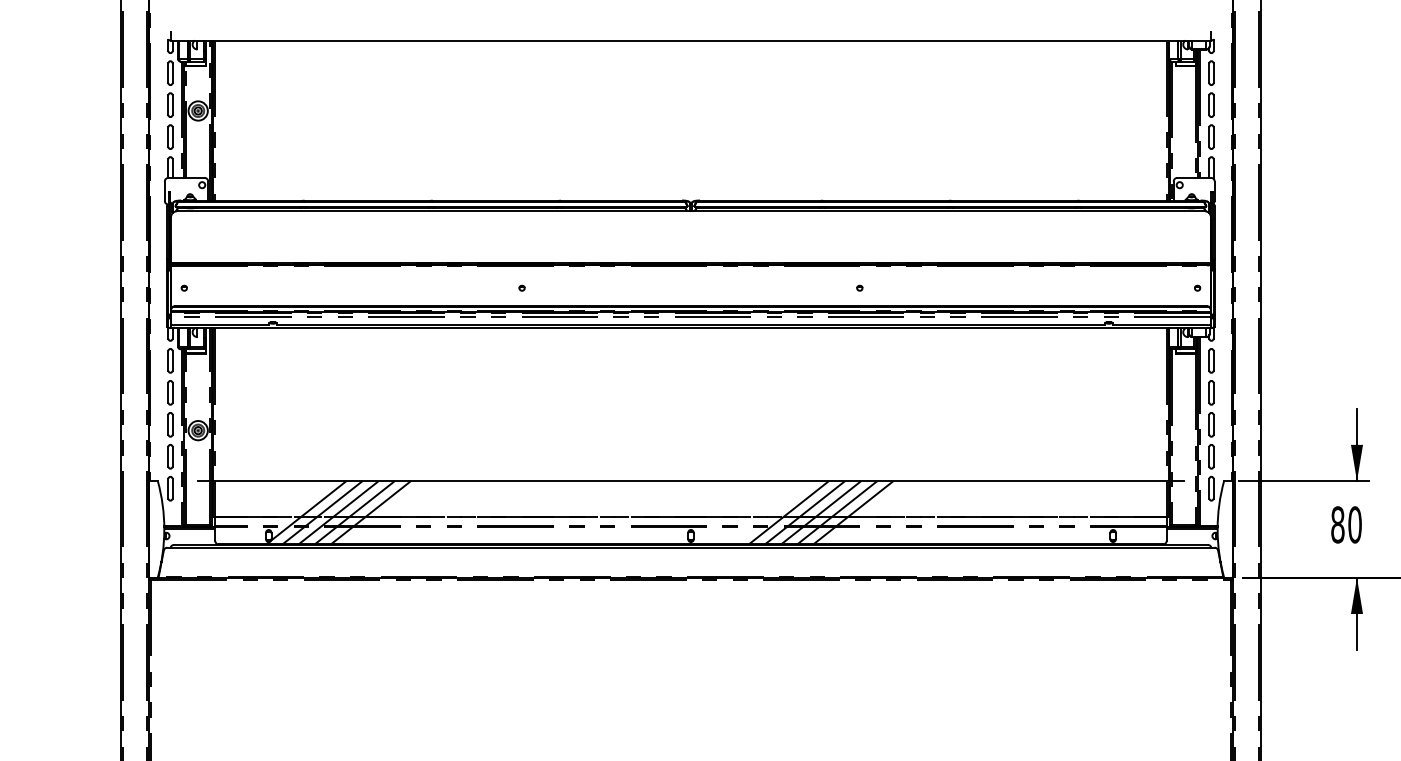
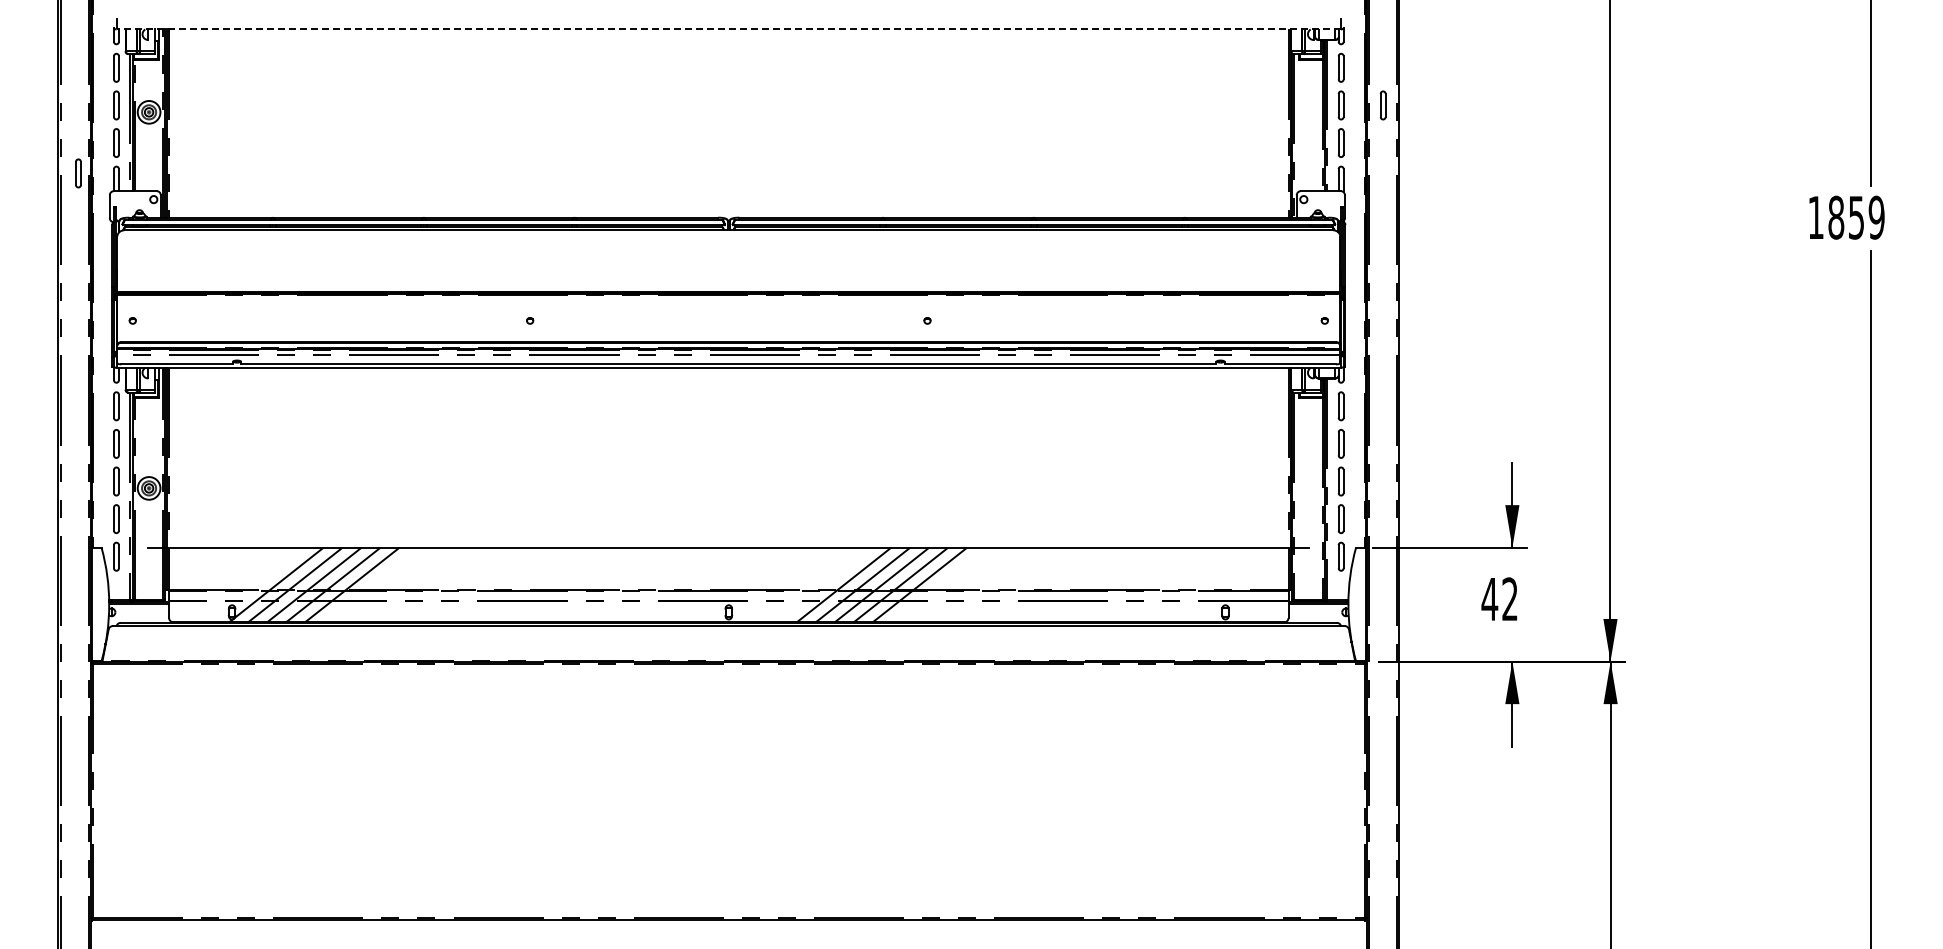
line: (690, 40) -> (728, 29), solid -> dashed
part: (1246, 105) -> (1382, 105), added
part: (138, 162) -> (78, 173), added
text: (1346, 525) -> (1499, 599), 80 -> 42

